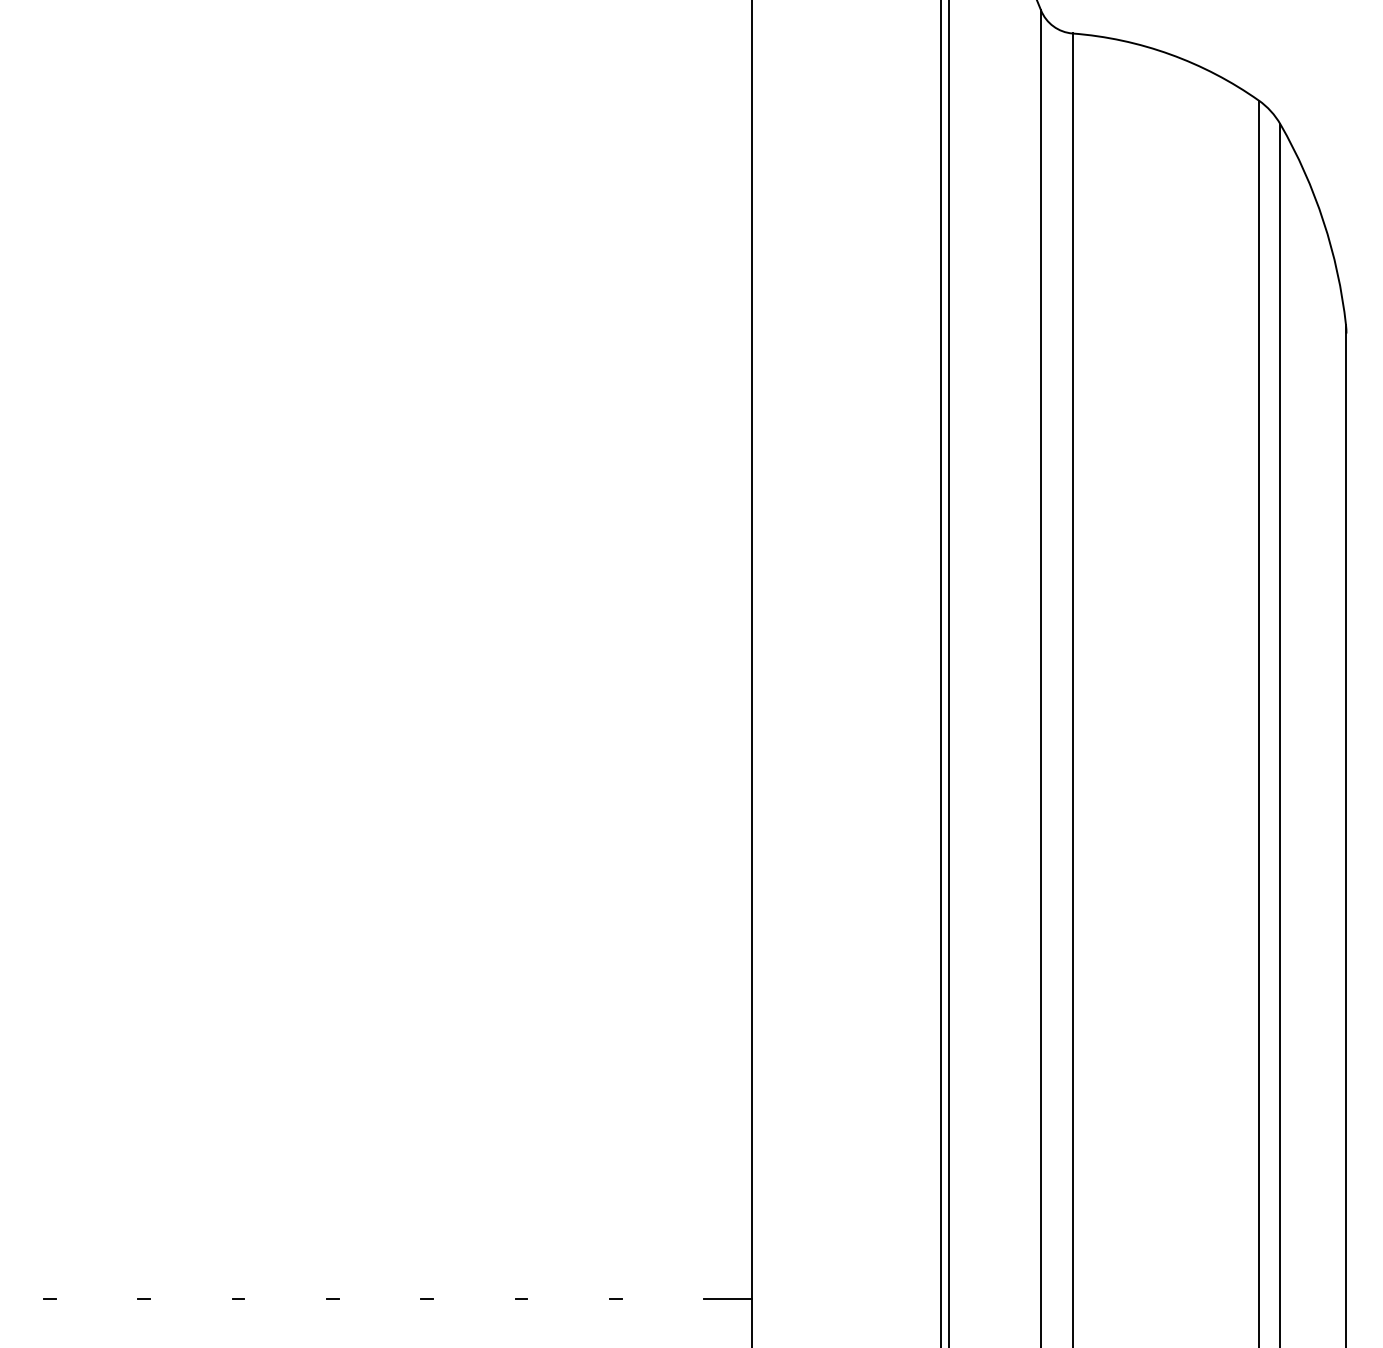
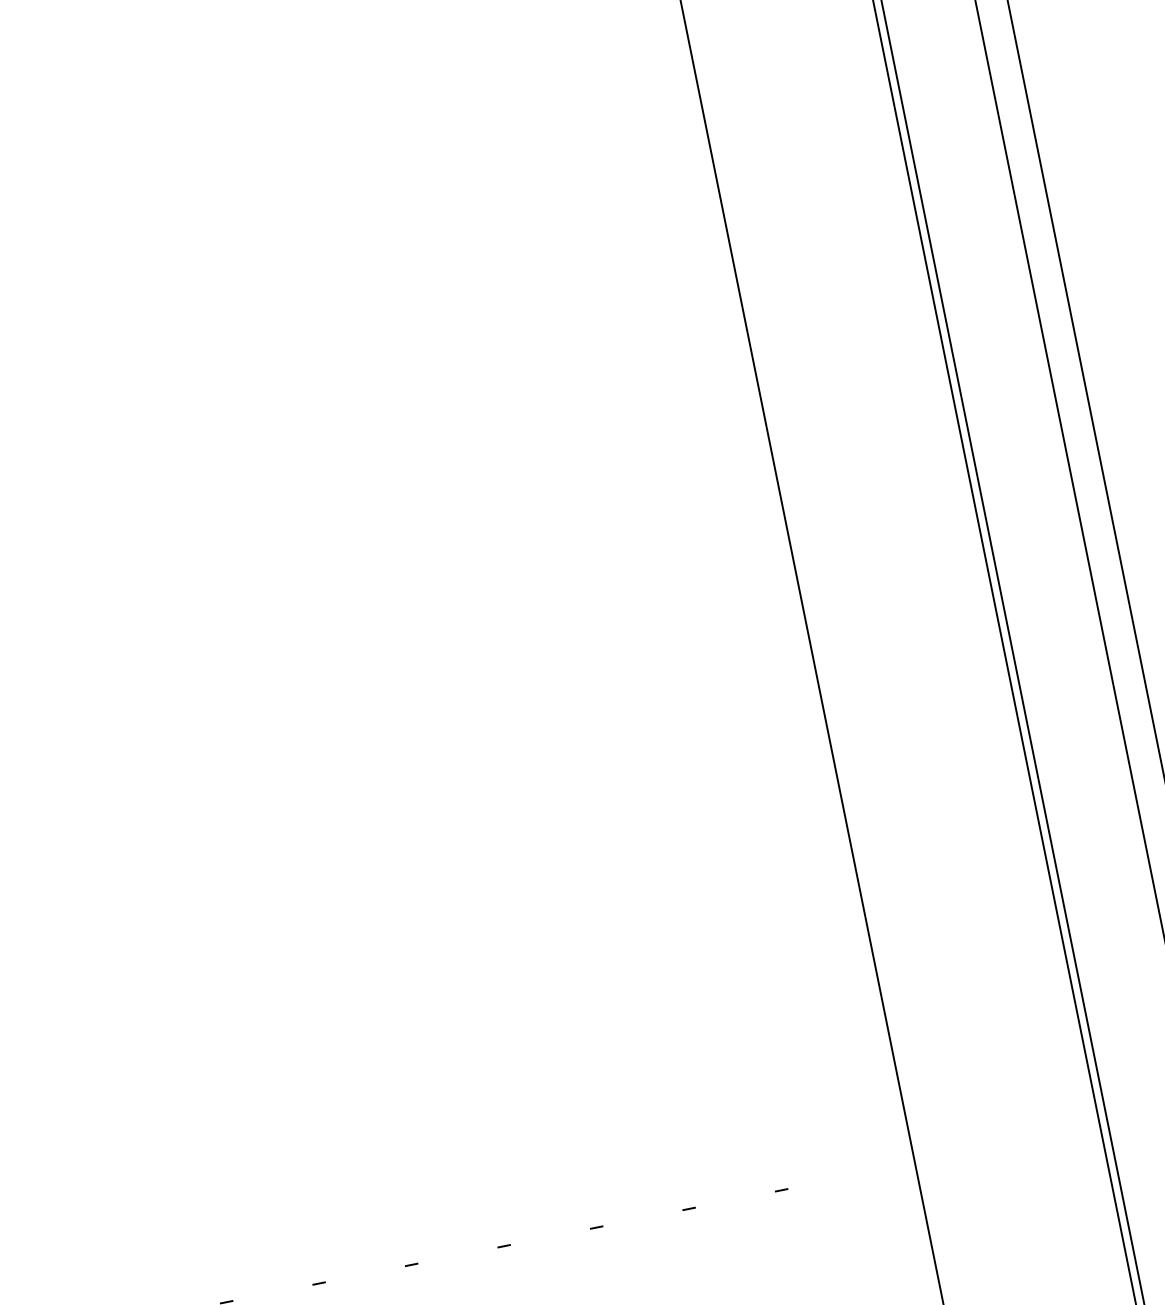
line: (728, 1299) -> (892, 1168), removed

